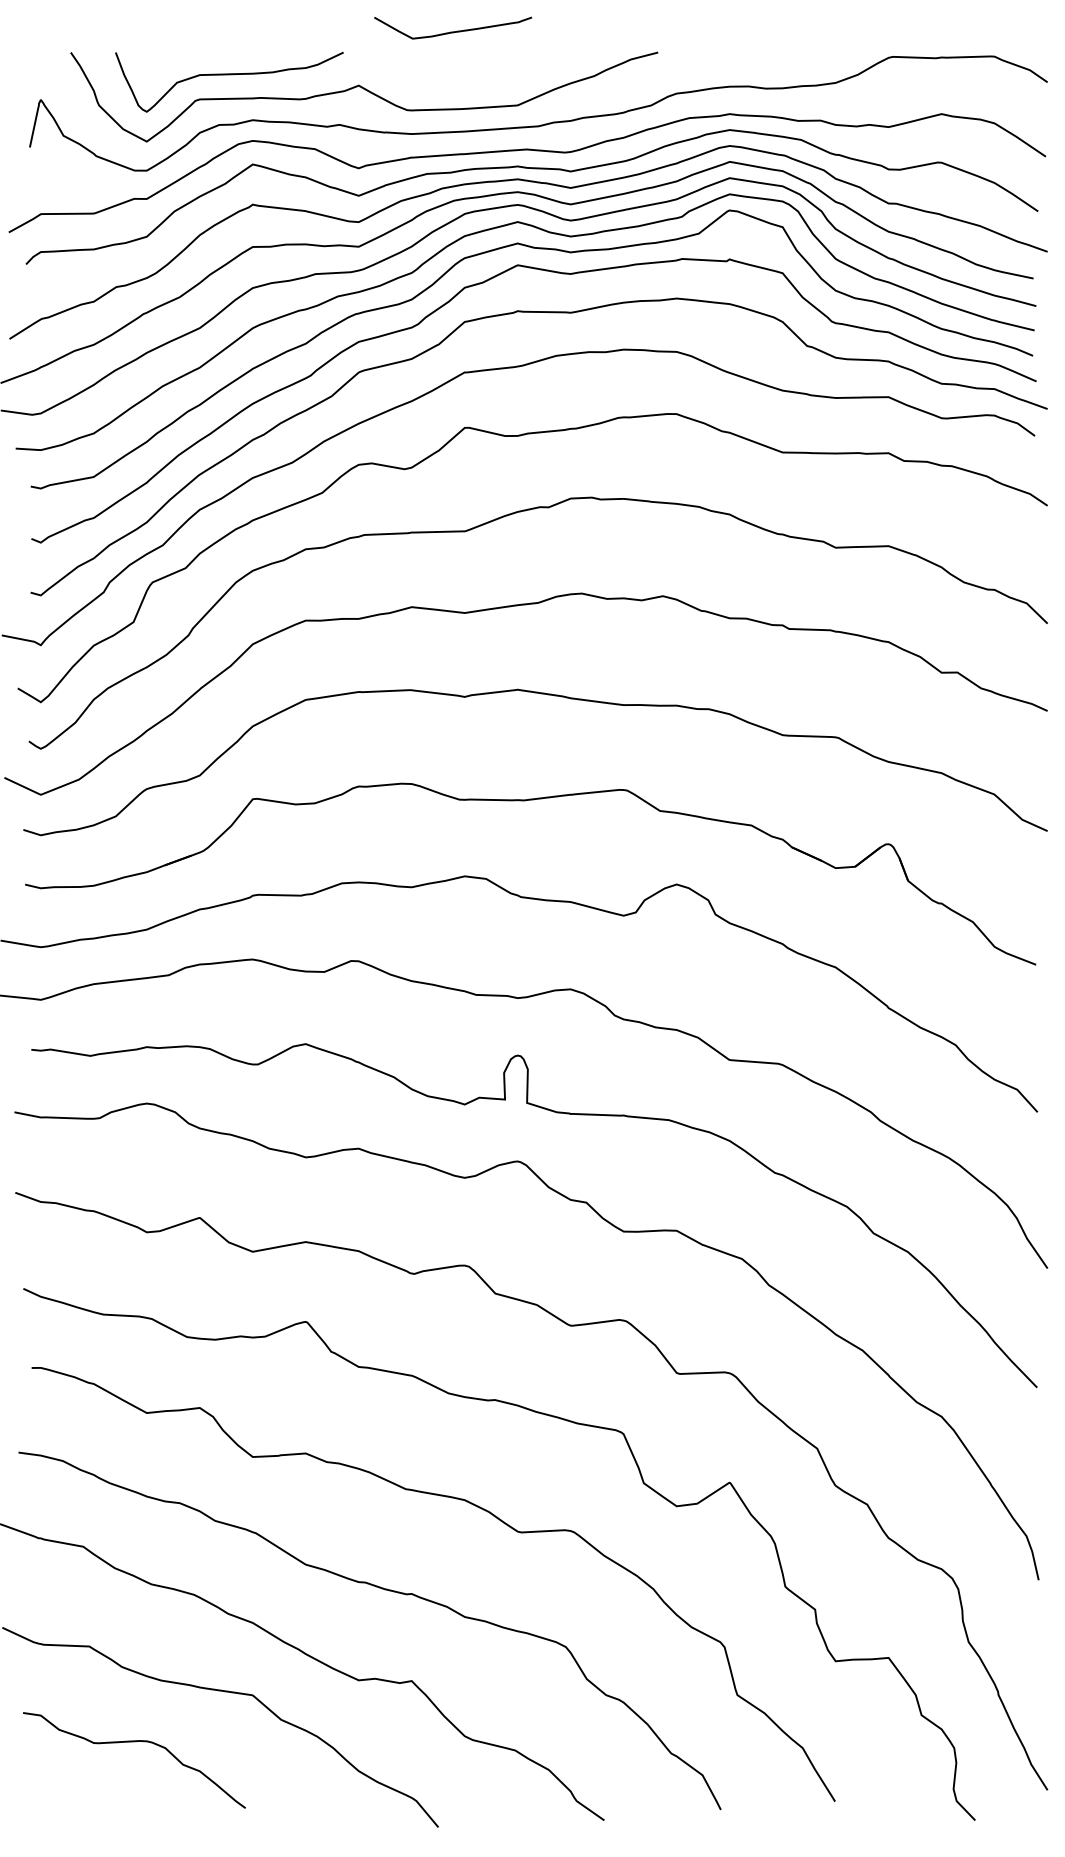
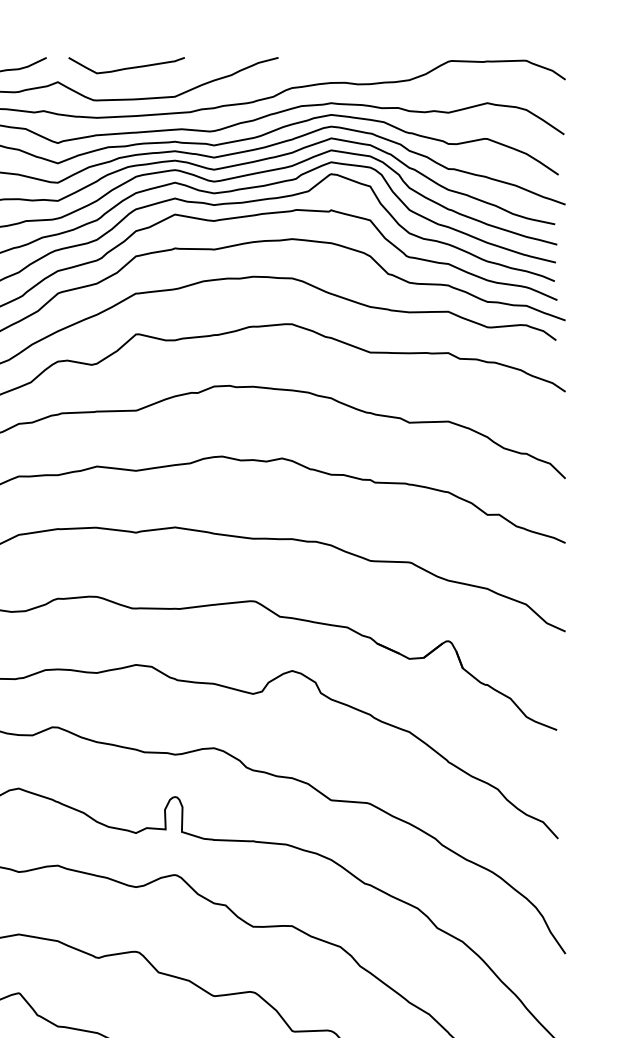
curve: (453, 31) -> (126, 68), moved

